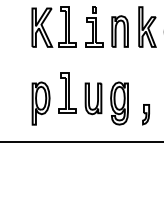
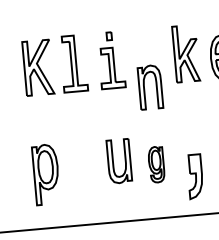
part: (119, 31) -> (149, 87), moved
part: (67, 92) -> (81, 155), removed
part: (119, 103) -> (156, 164), size x0.6
part: (145, 114) -> (194, 176), size x1.6

